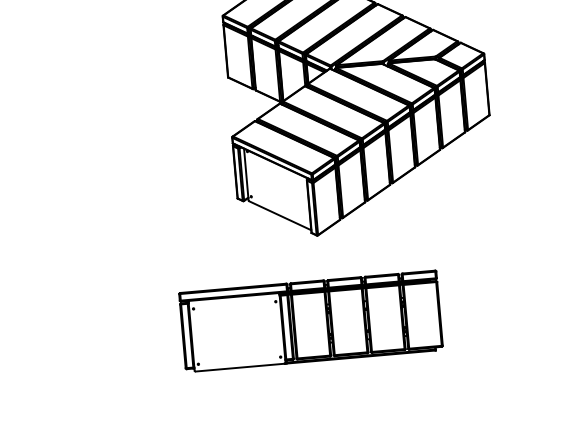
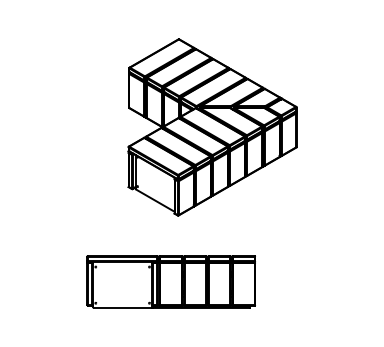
part: (309, 321) -> (170, 281), moved

